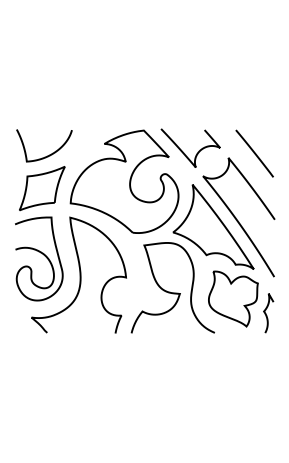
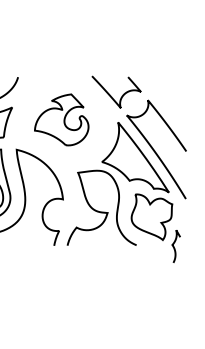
line: (254, 153) -> (169, 96), removed
part: (124, 181) -> (61, 119), size x0.6
curve: (266, 313) -> (174, 246), moved

